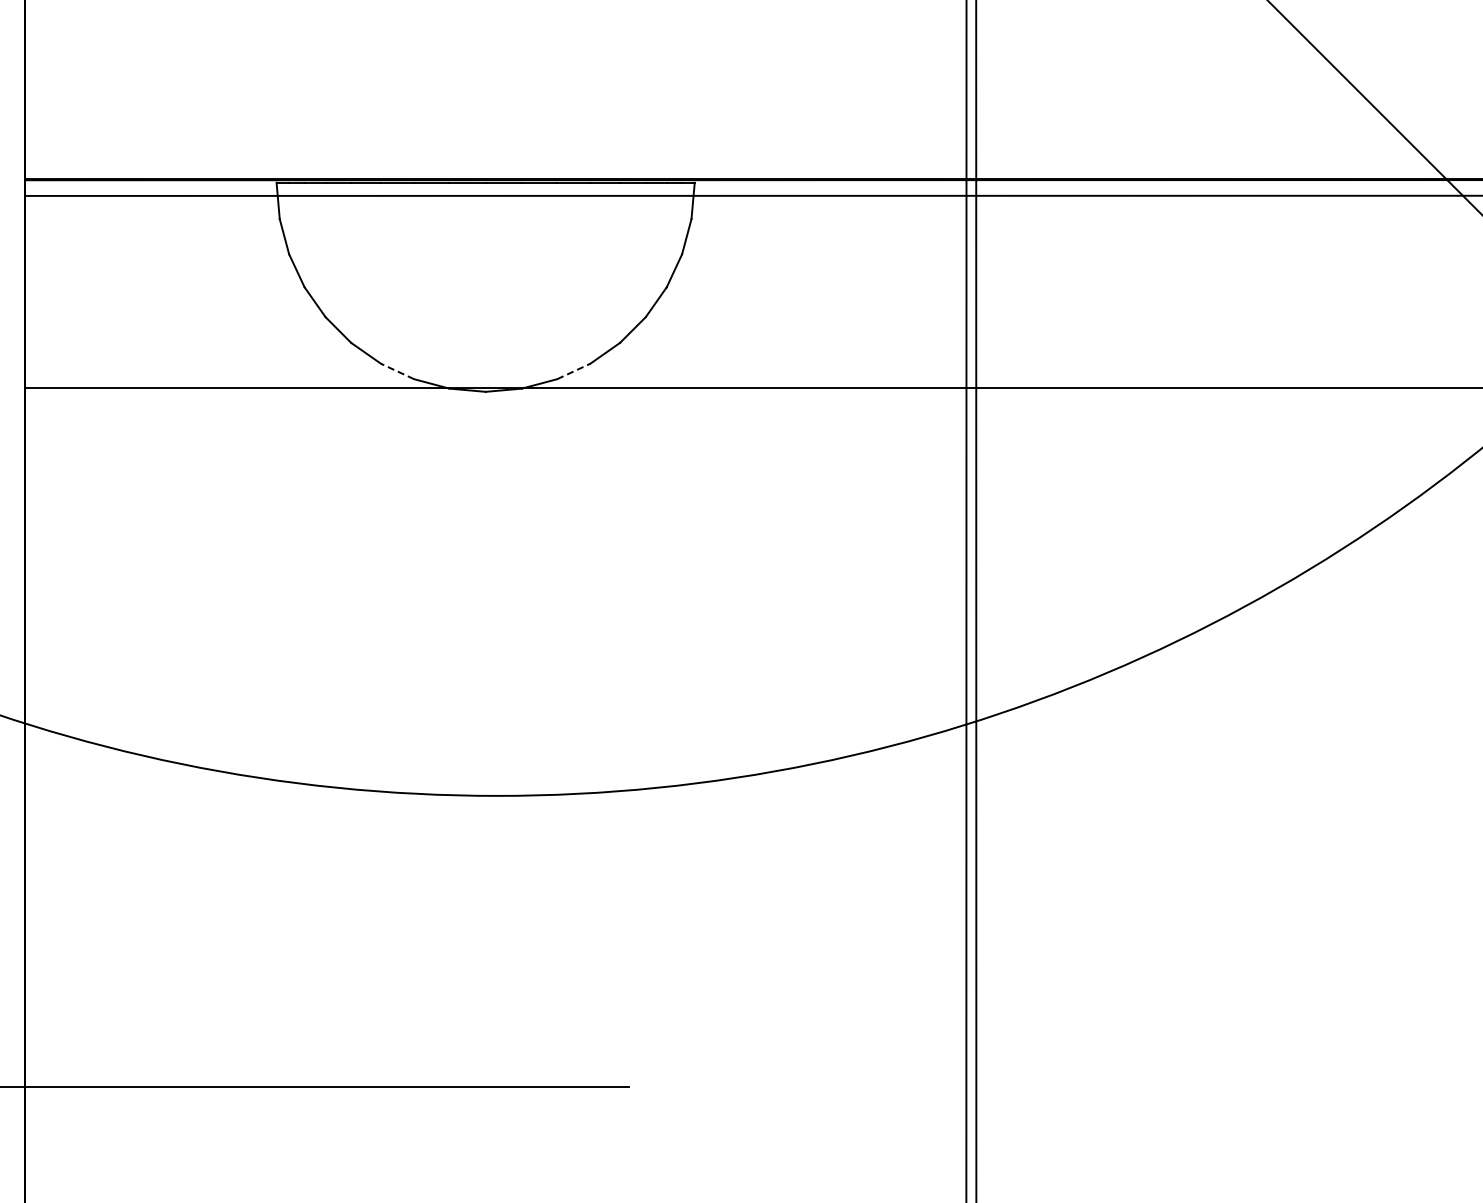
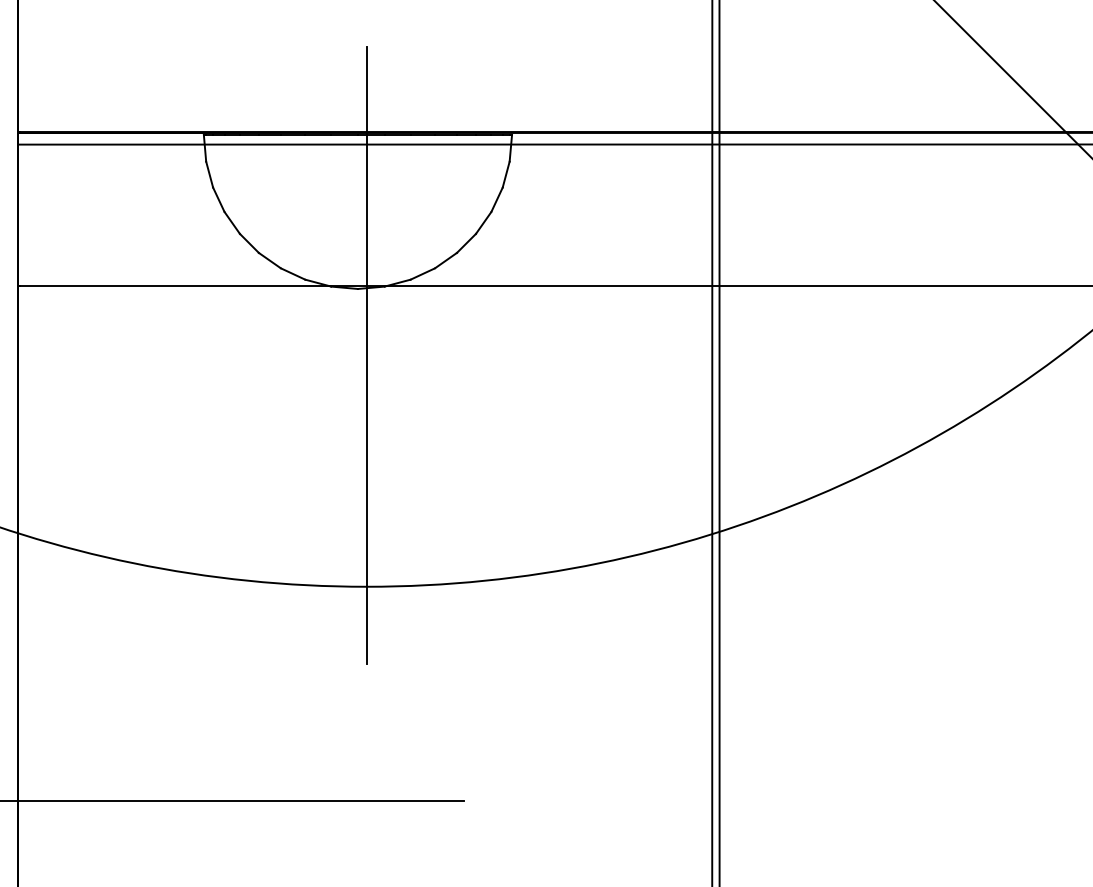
line: (397, 371) -> (292, 273), dashed -> solid
line: (574, 371) -> (423, 273), dashed -> solid
line: (497, 482) -> (366, 355), added

